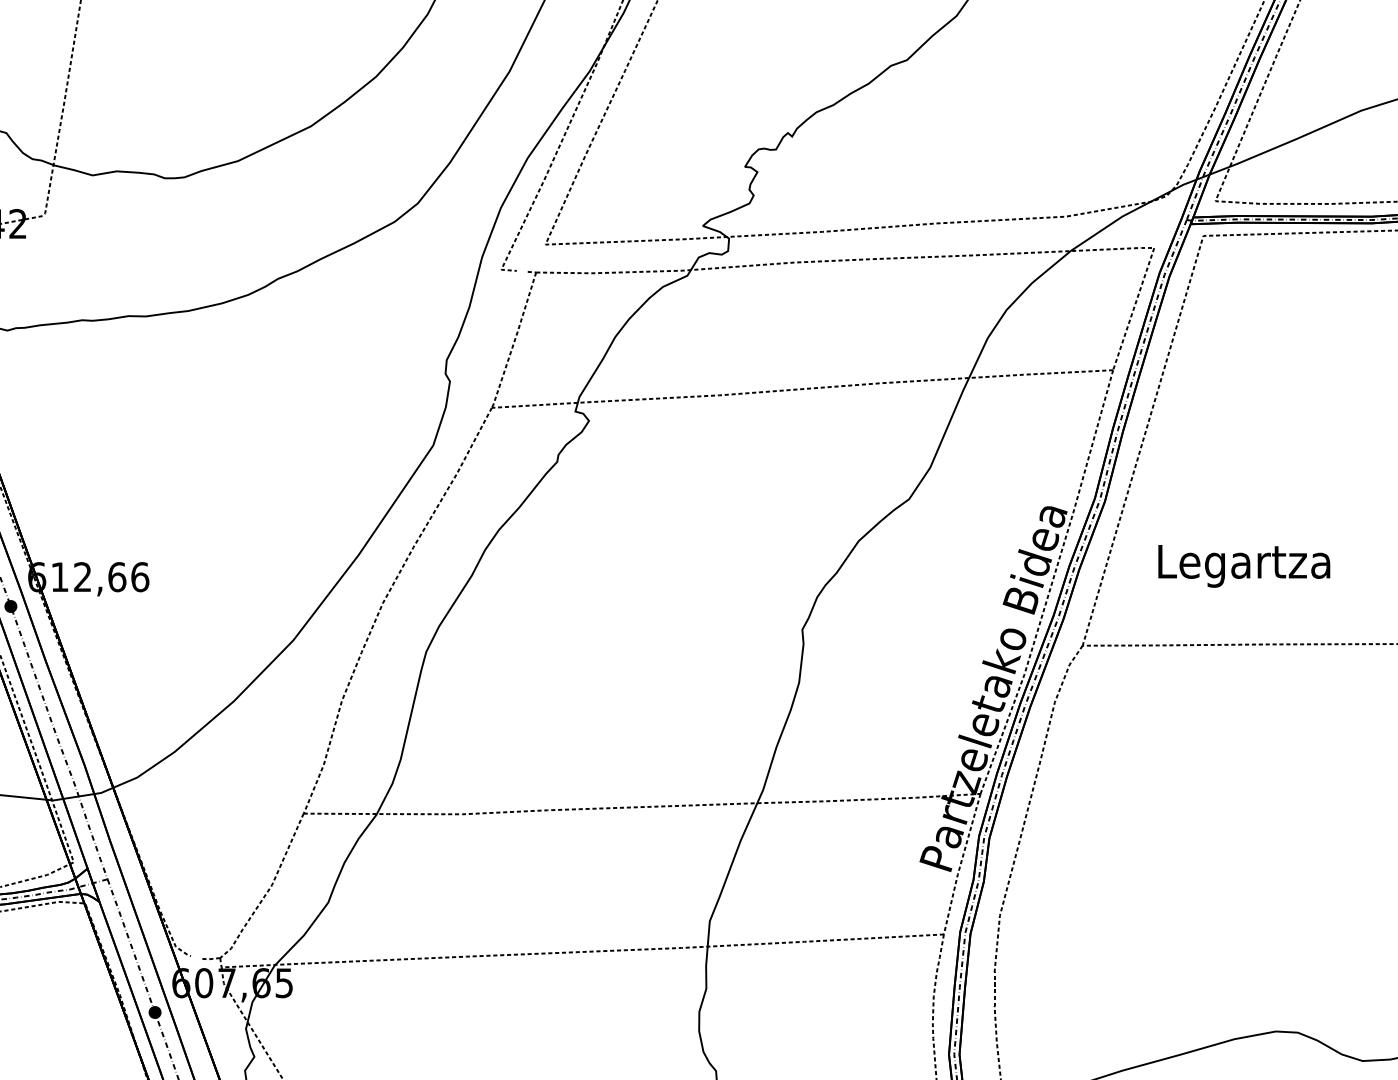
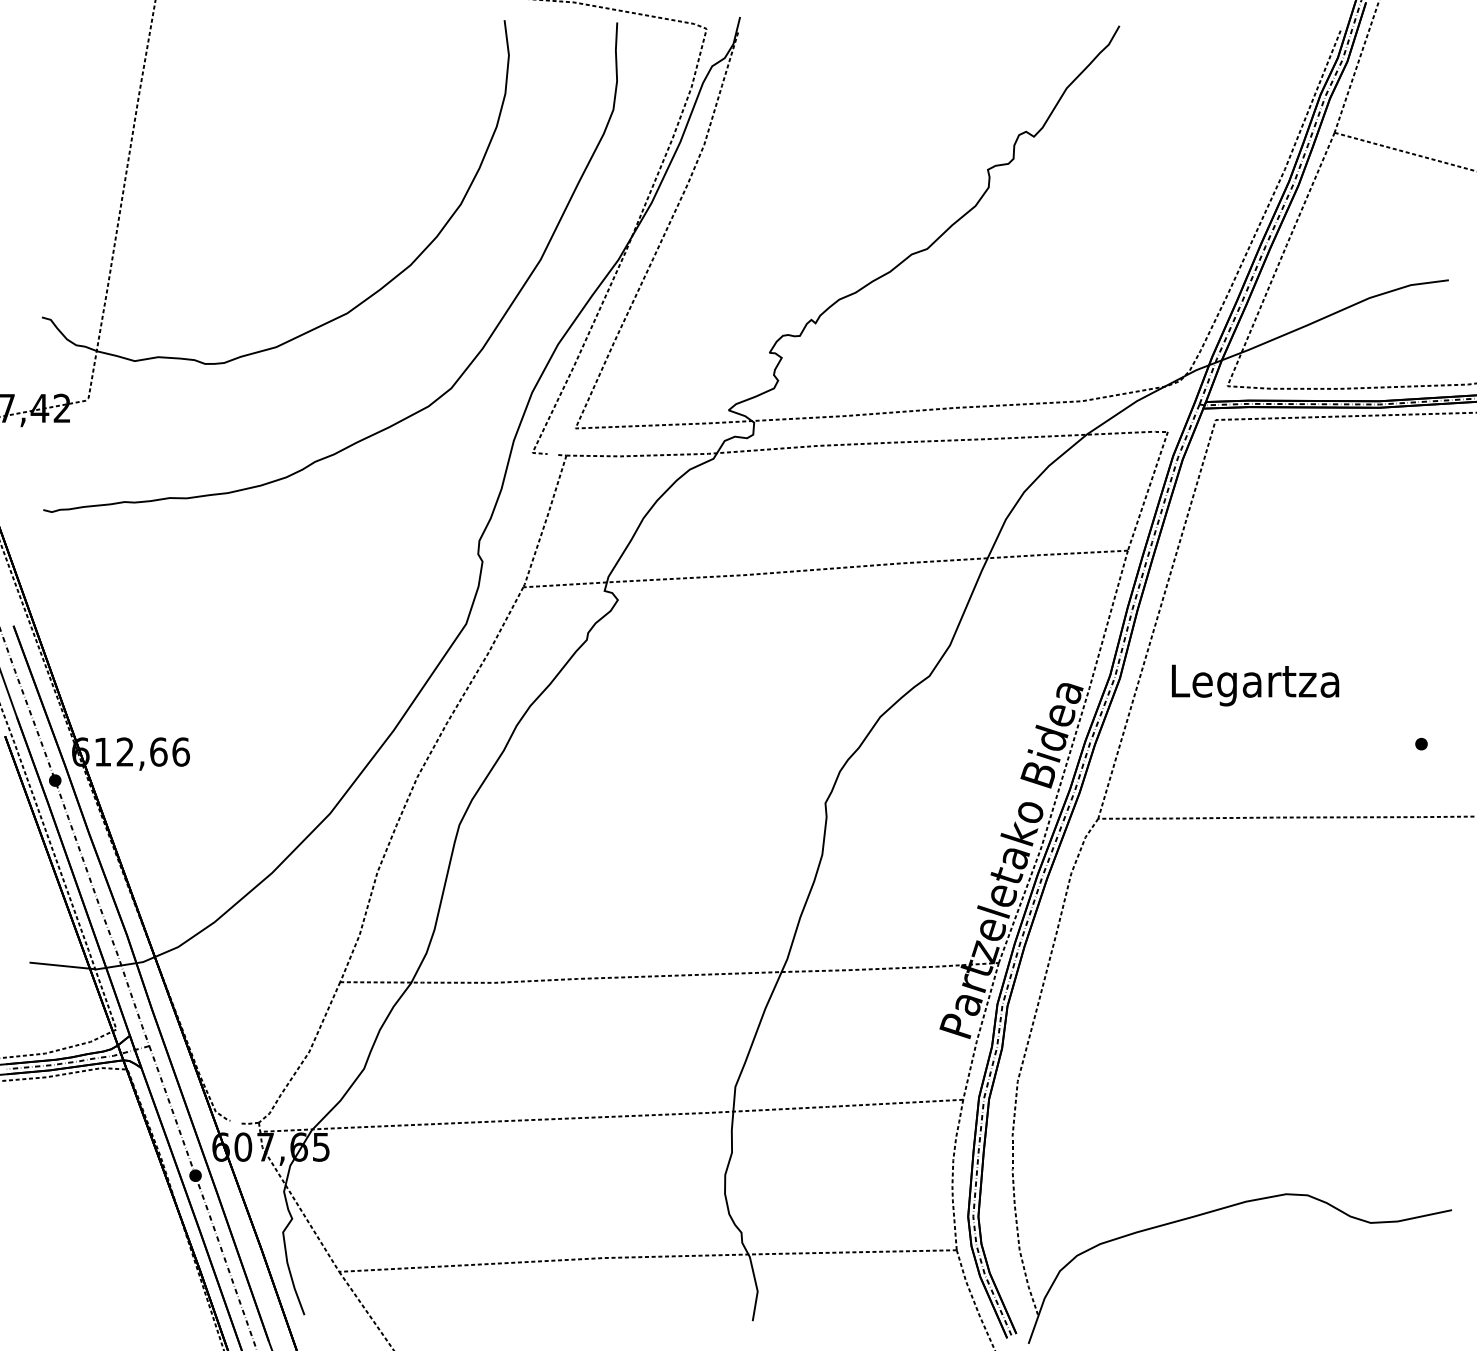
text: (1244, 566) -> (1255, 685), moved

